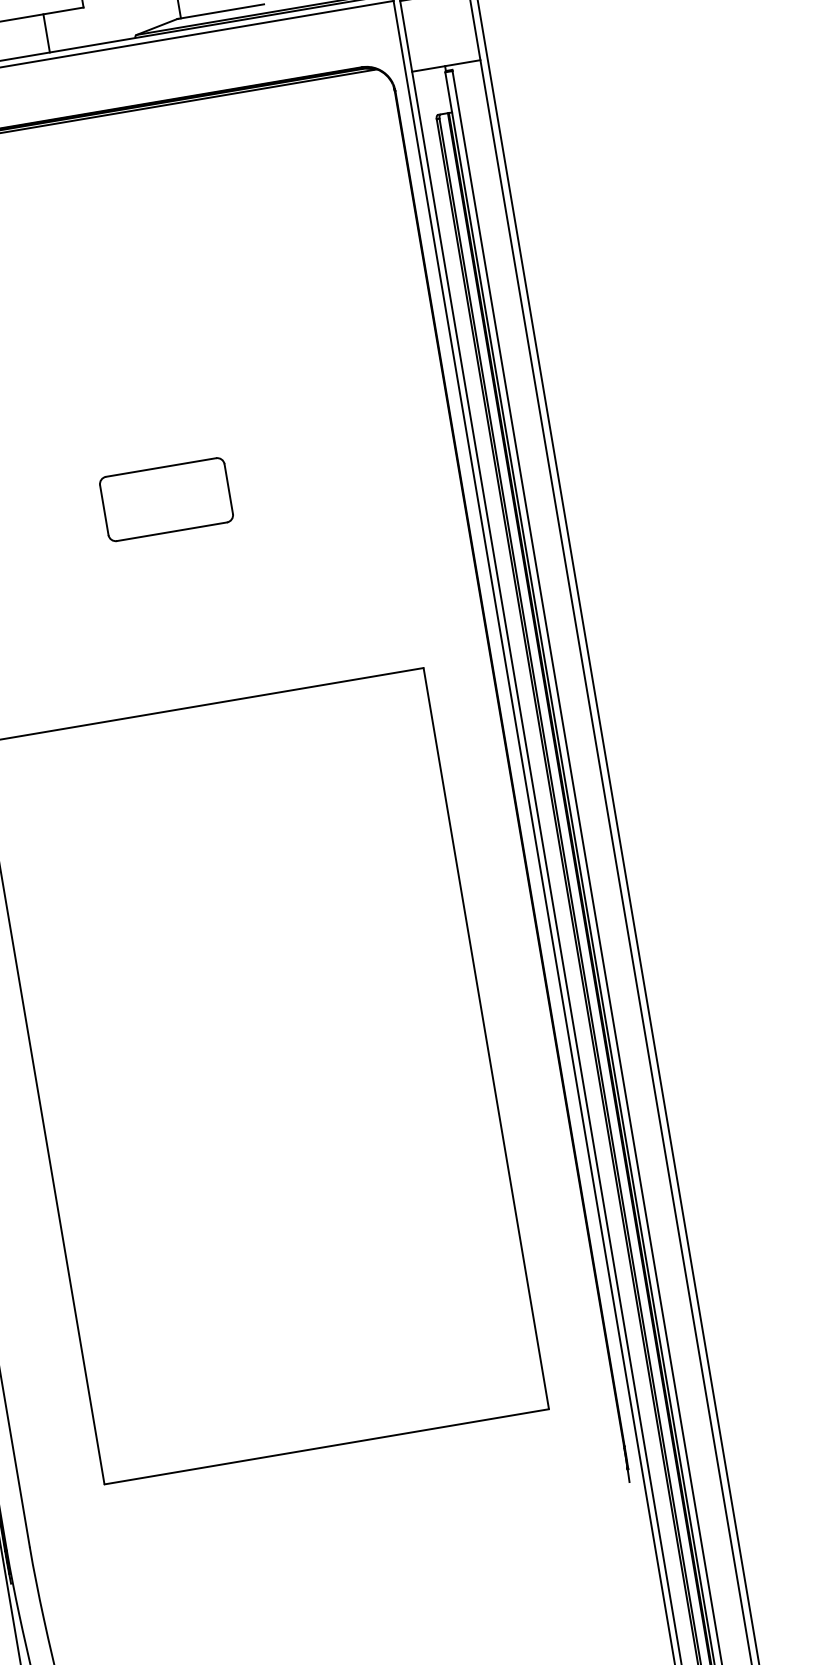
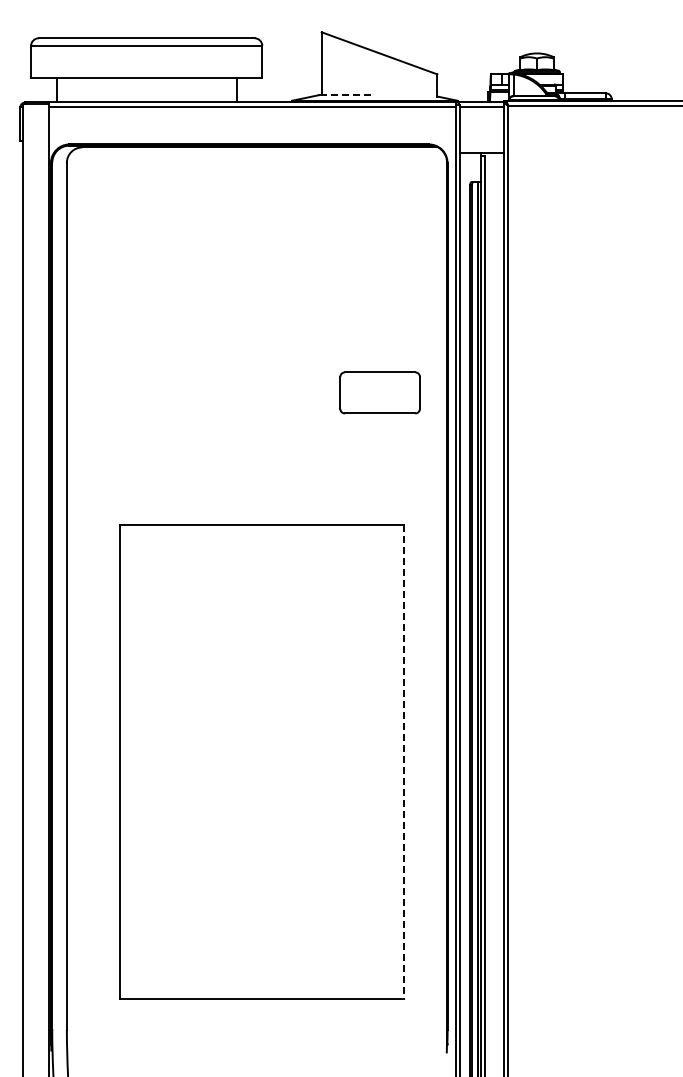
line: (221, 12) -> (347, 95), solid -> dashed
part: (165, 499) -> (379, 392), moved
line: (486, 1038) -> (404, 761), solid -> dashed

